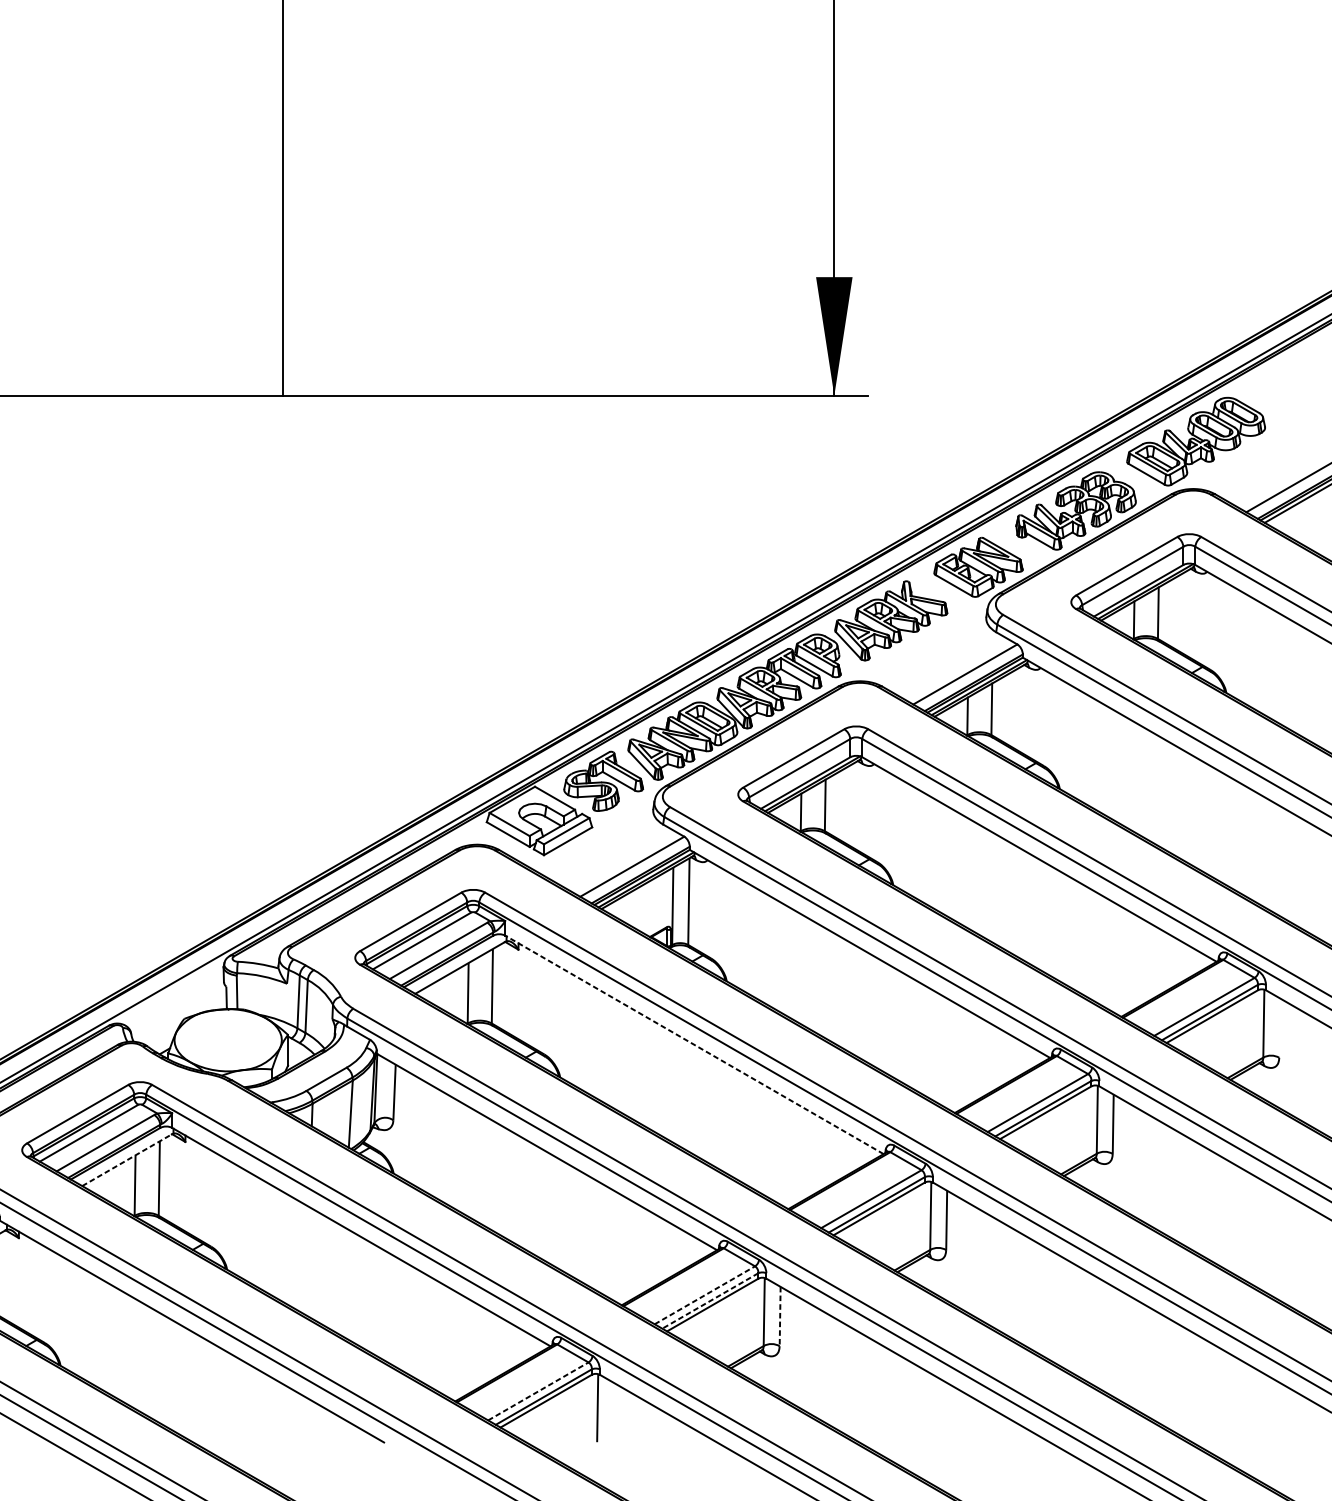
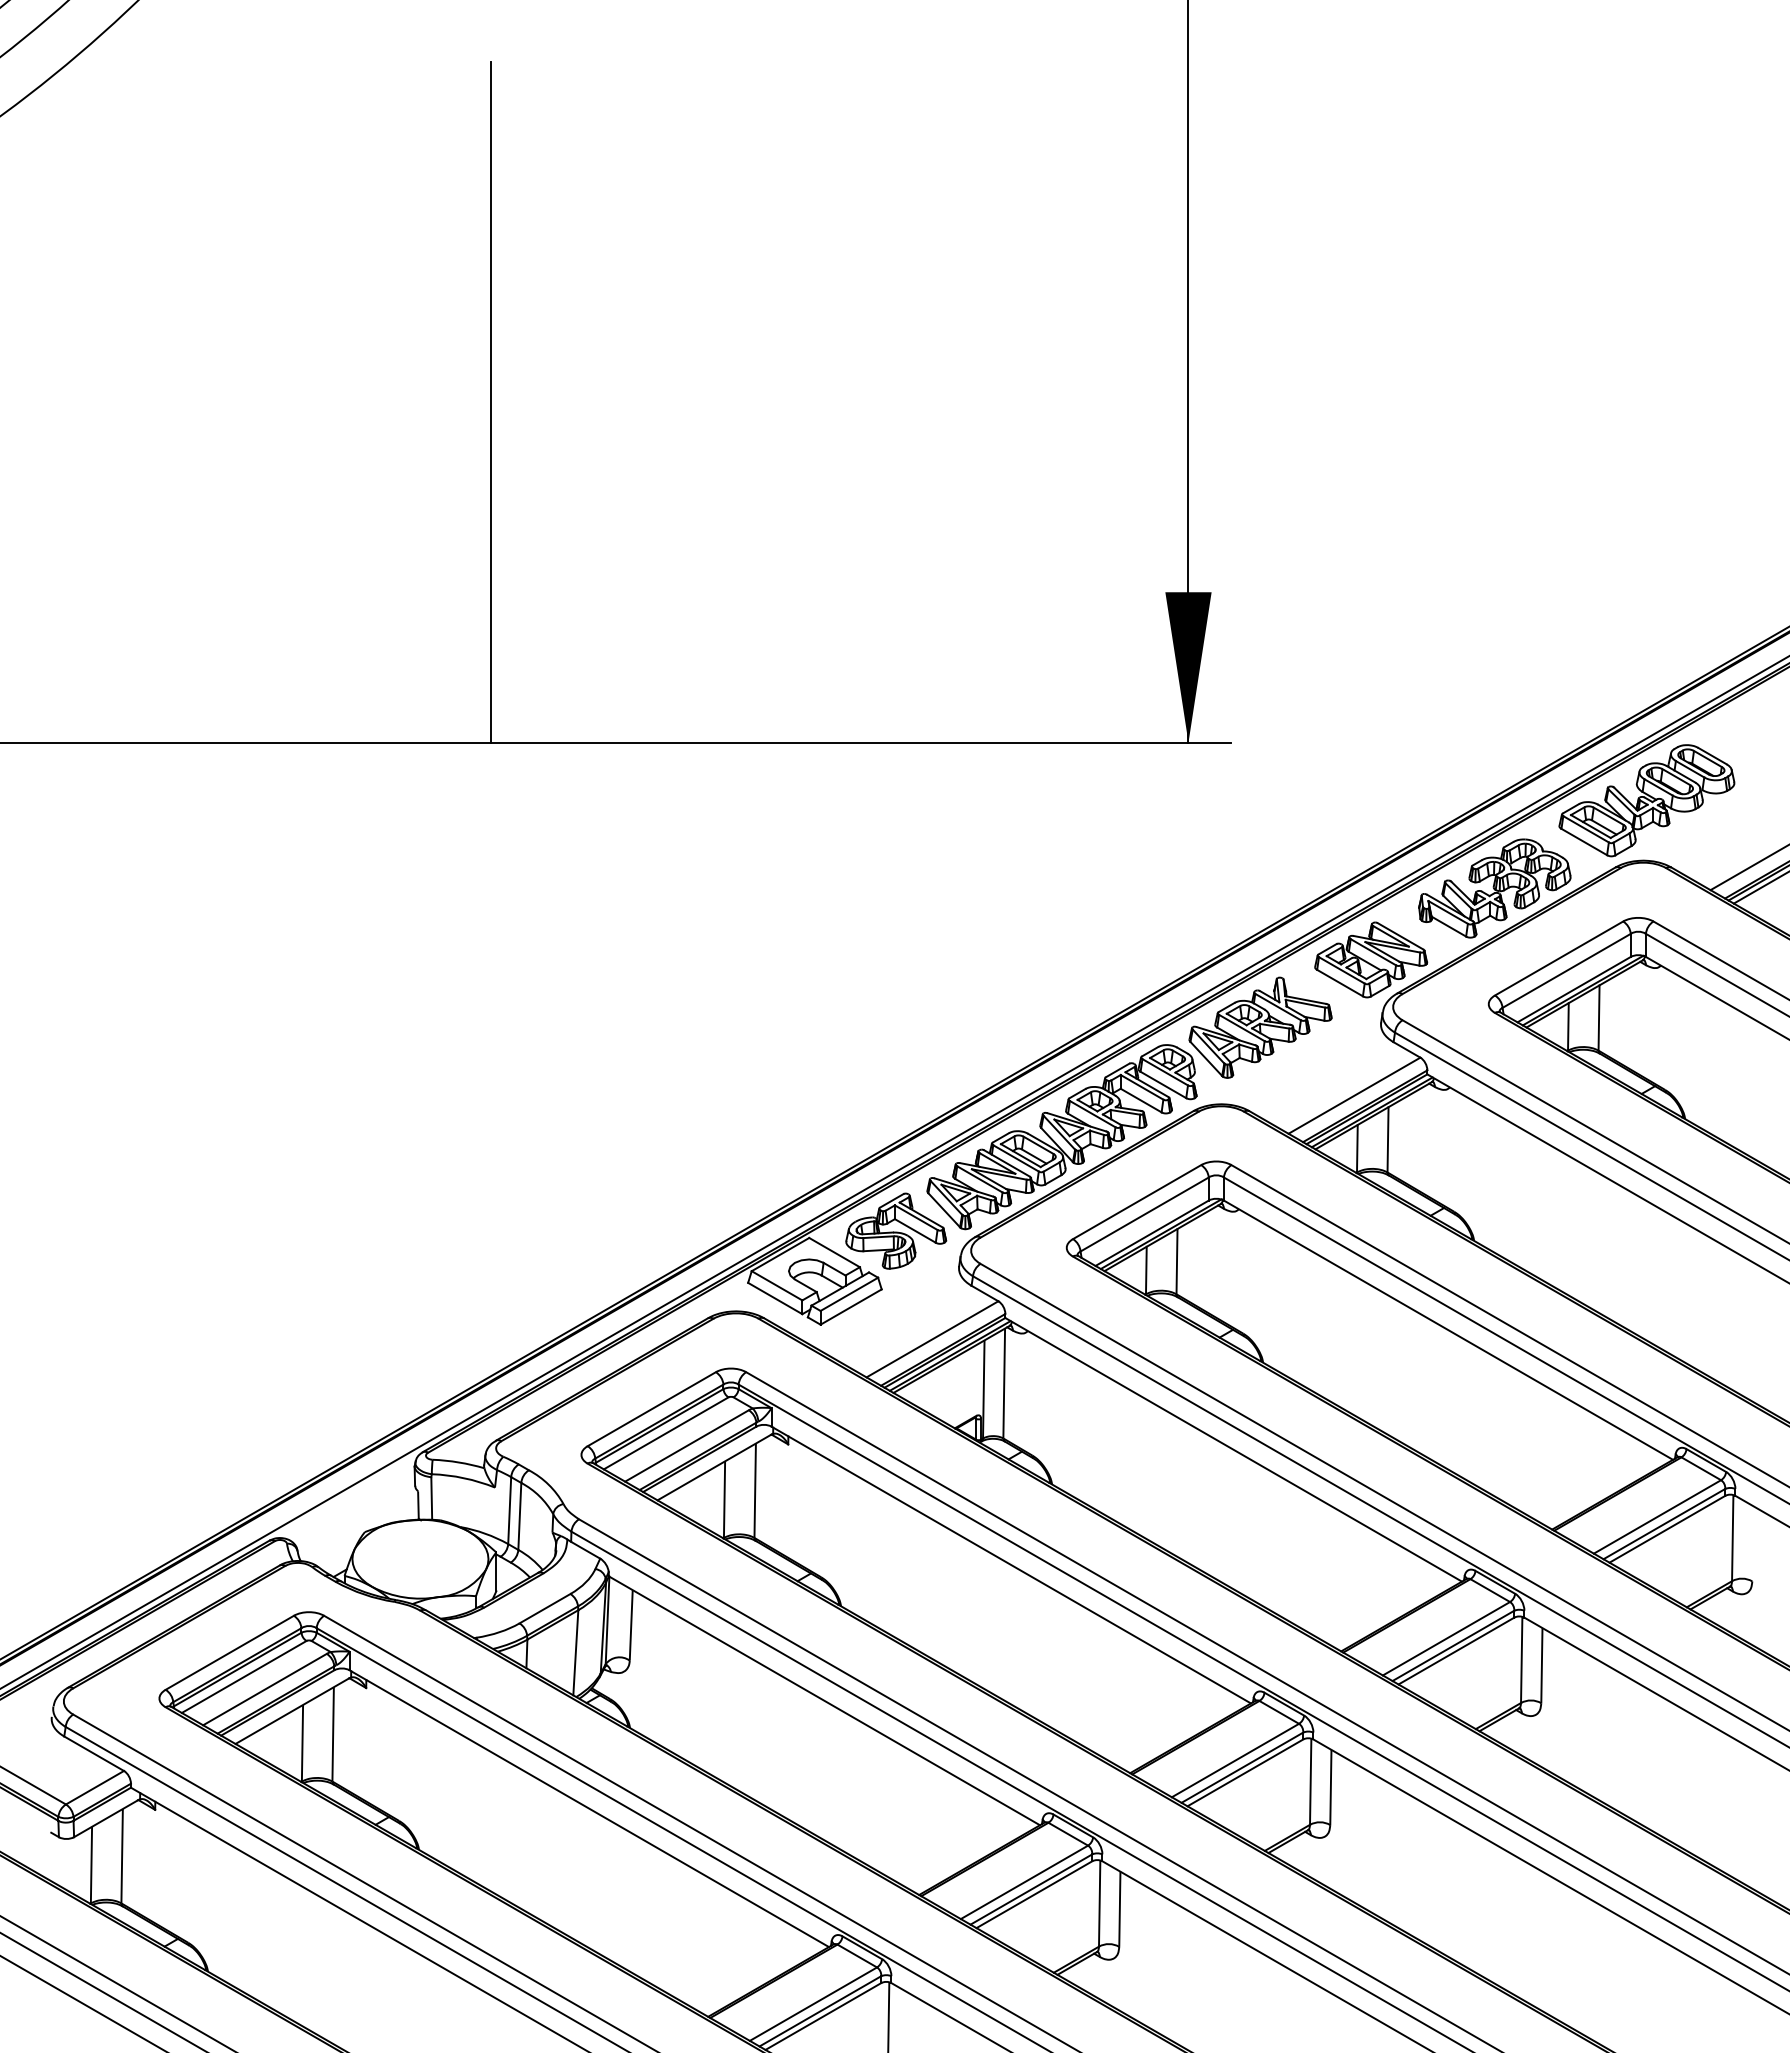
line: (694, 1045) -> (1011, 1565), dashed -> solid
line: (127, 1160) -> (292, 1711), dashed -> solid
line: (704, 1295) -> (1024, 1882), dashed -> solid
line: (710, 1300) -> (1031, 1889), dashed -> solid
line: (779, 1315) -> (1119, 1908), dashed -> solid
line: (538, 1390) -> (813, 2003), dashed -> solid

